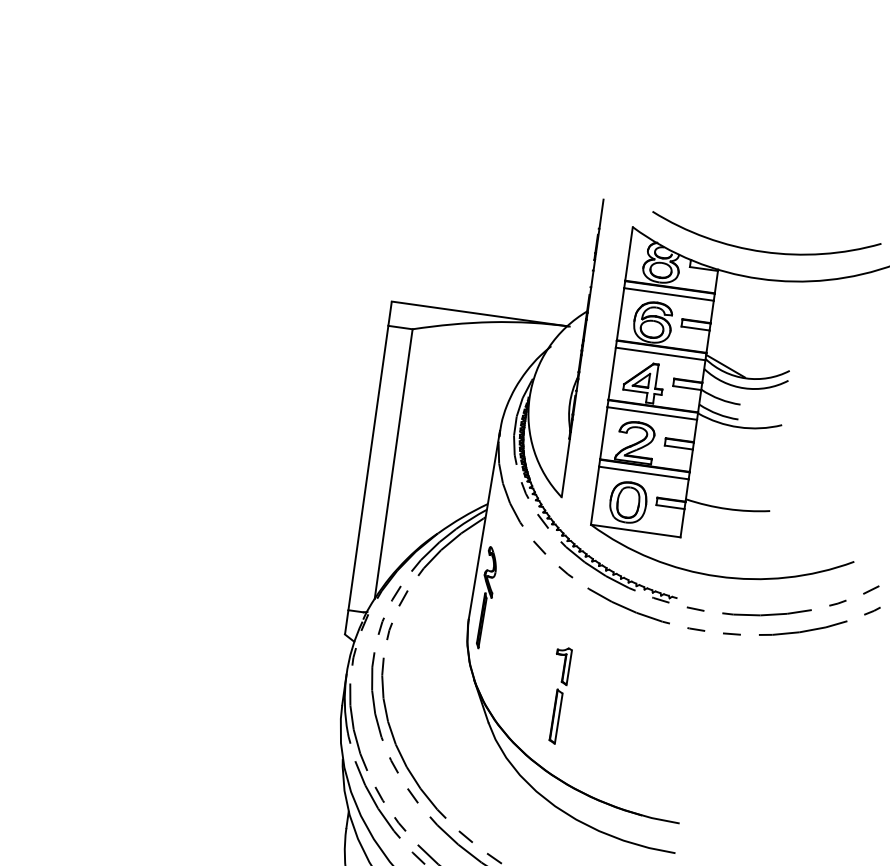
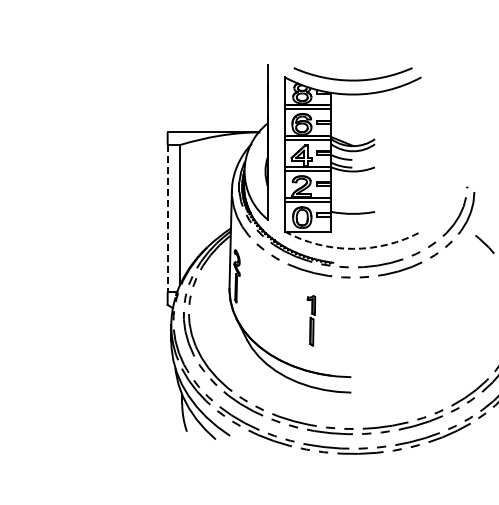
line: (368, 467) -> (167, 218), solid -> dashed
arc: (718, 575) -> (353, 248), solid -> dashed
part: (558, 694) -> (311, 320), moved

